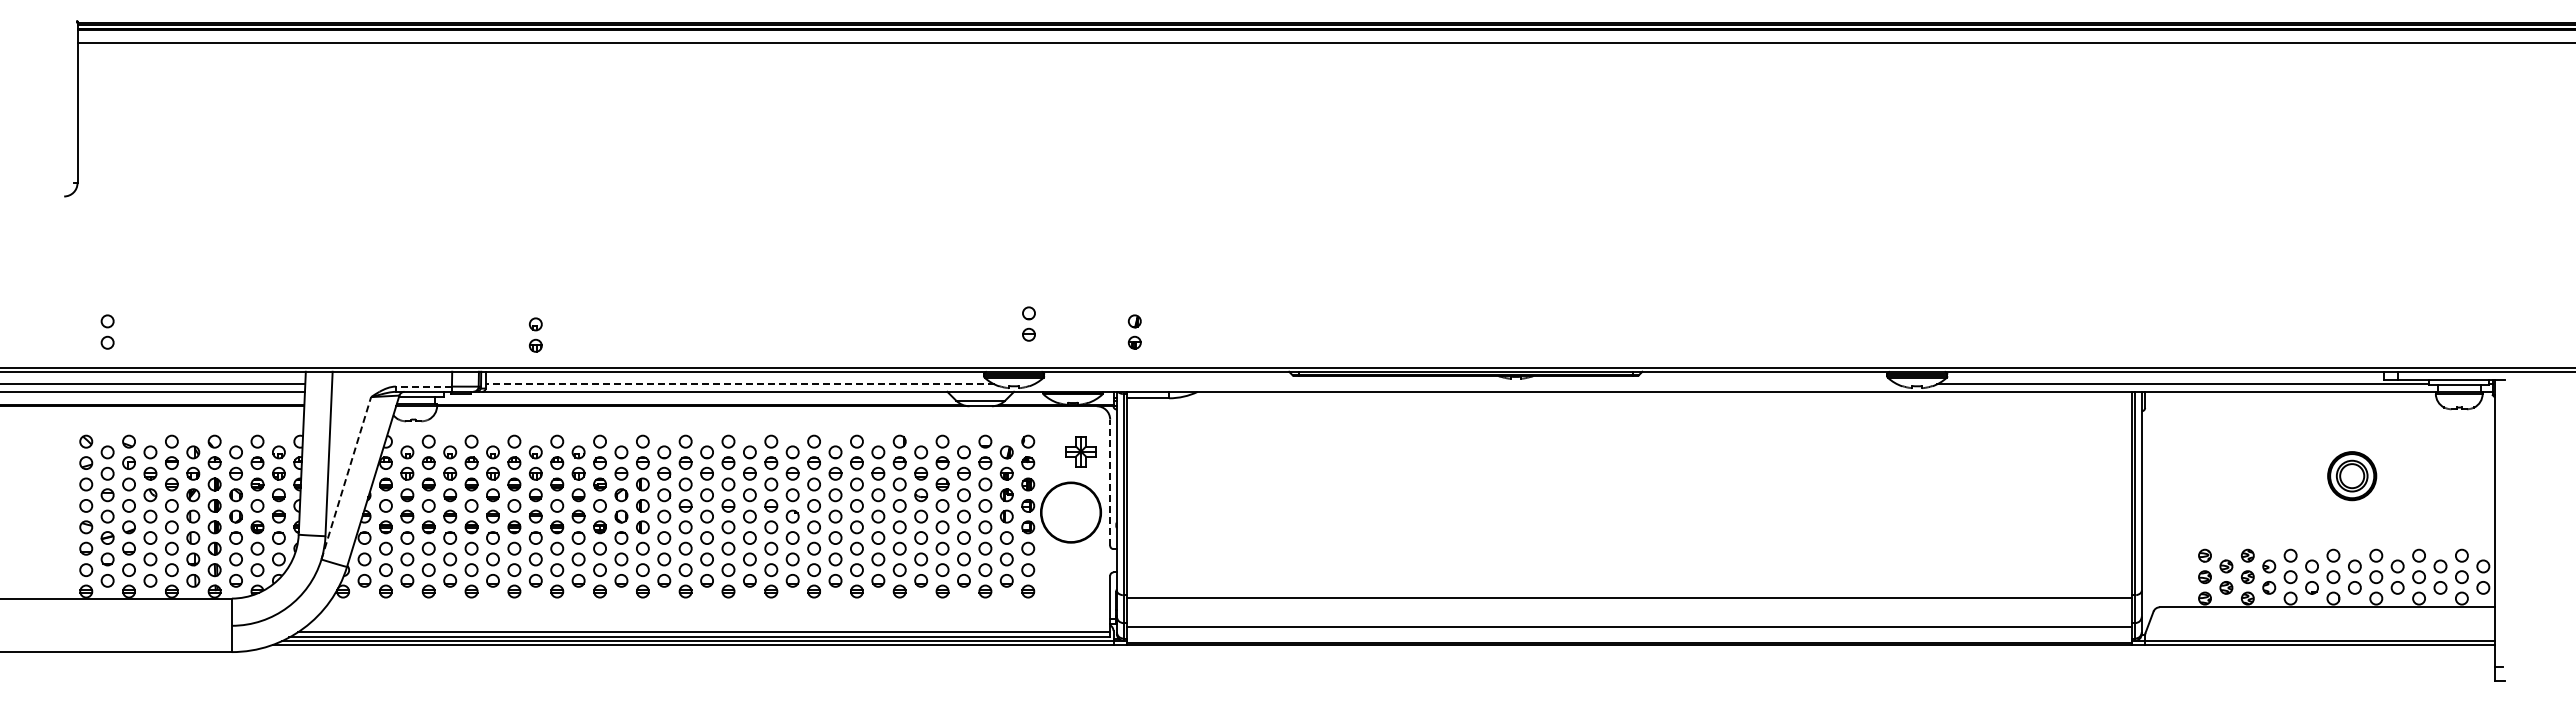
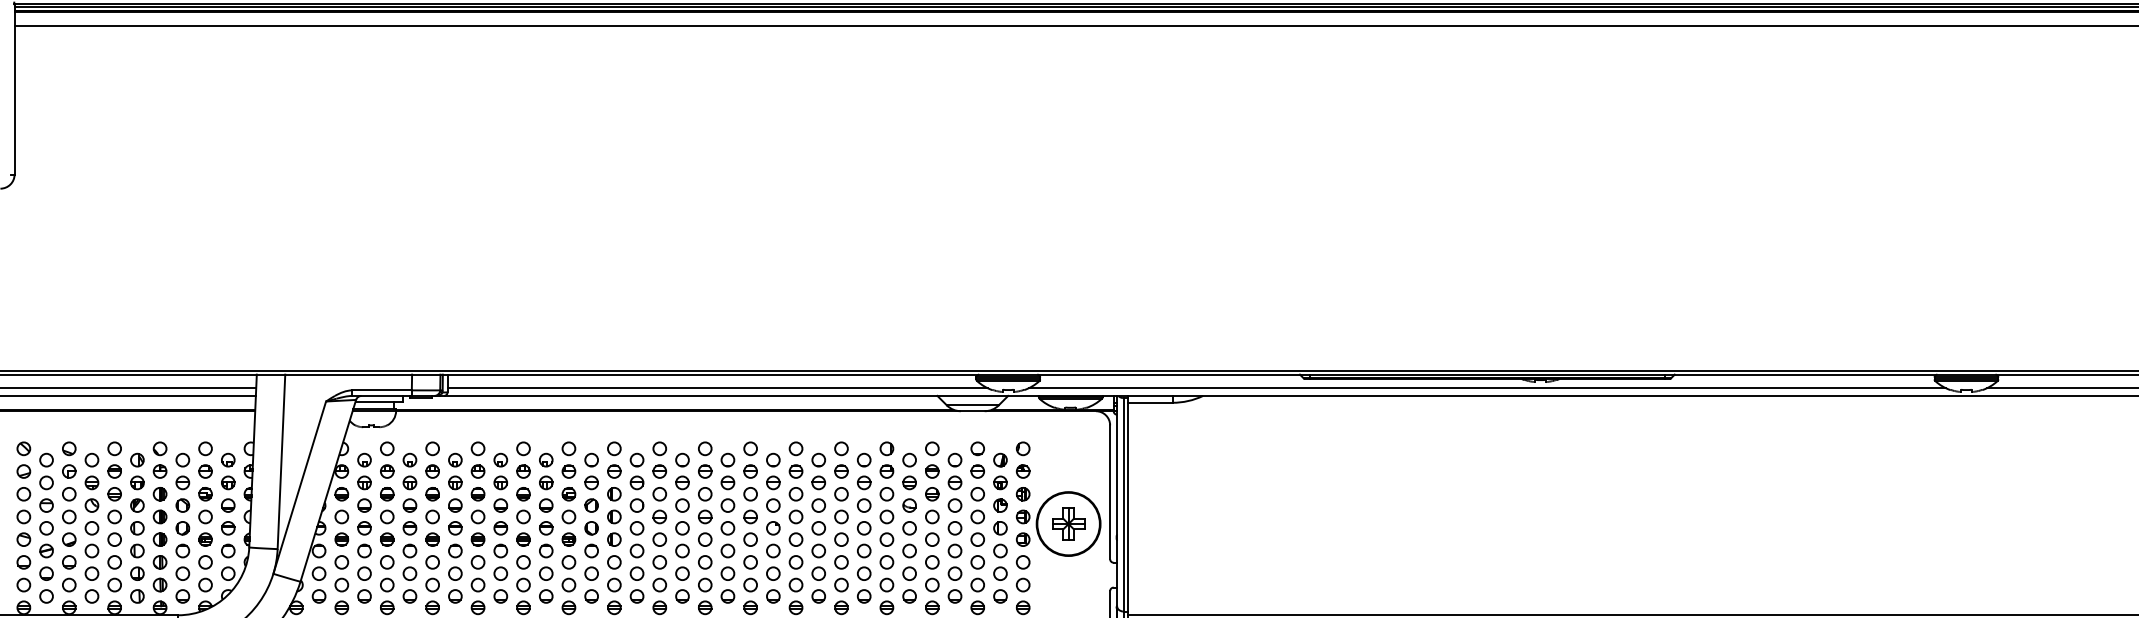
part: (1028, 323) -> (1023, 323), removed
part: (107, 331) -> (46, 331), removed
part: (1134, 331) -> (1135, 331), removed
part: (535, 334) -> (500, 335), removed
line: (740, 384) -> (717, 388), dashed -> solid
line: (1465, 384) -> (1487, 388), added
line: (423, 386) -> (381, 390), dashed -> solid
part: (1080, 451) -> (1068, 523), moved
line: (346, 478) -> (299, 487), dashed -> solid
line: (1110, 482) -> (1110, 492), dashed -> solid

